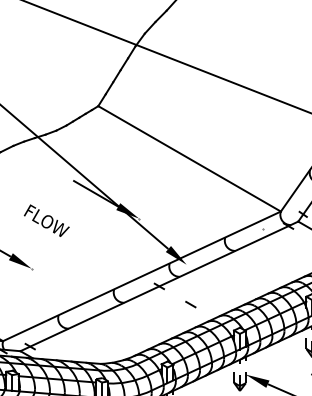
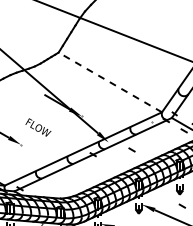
line: (189, 158) -> (110, 82), solid -> dashed
text: (46, 220) -> (38, 127), moved
line: (189, 303) -> (131, 149), moved

